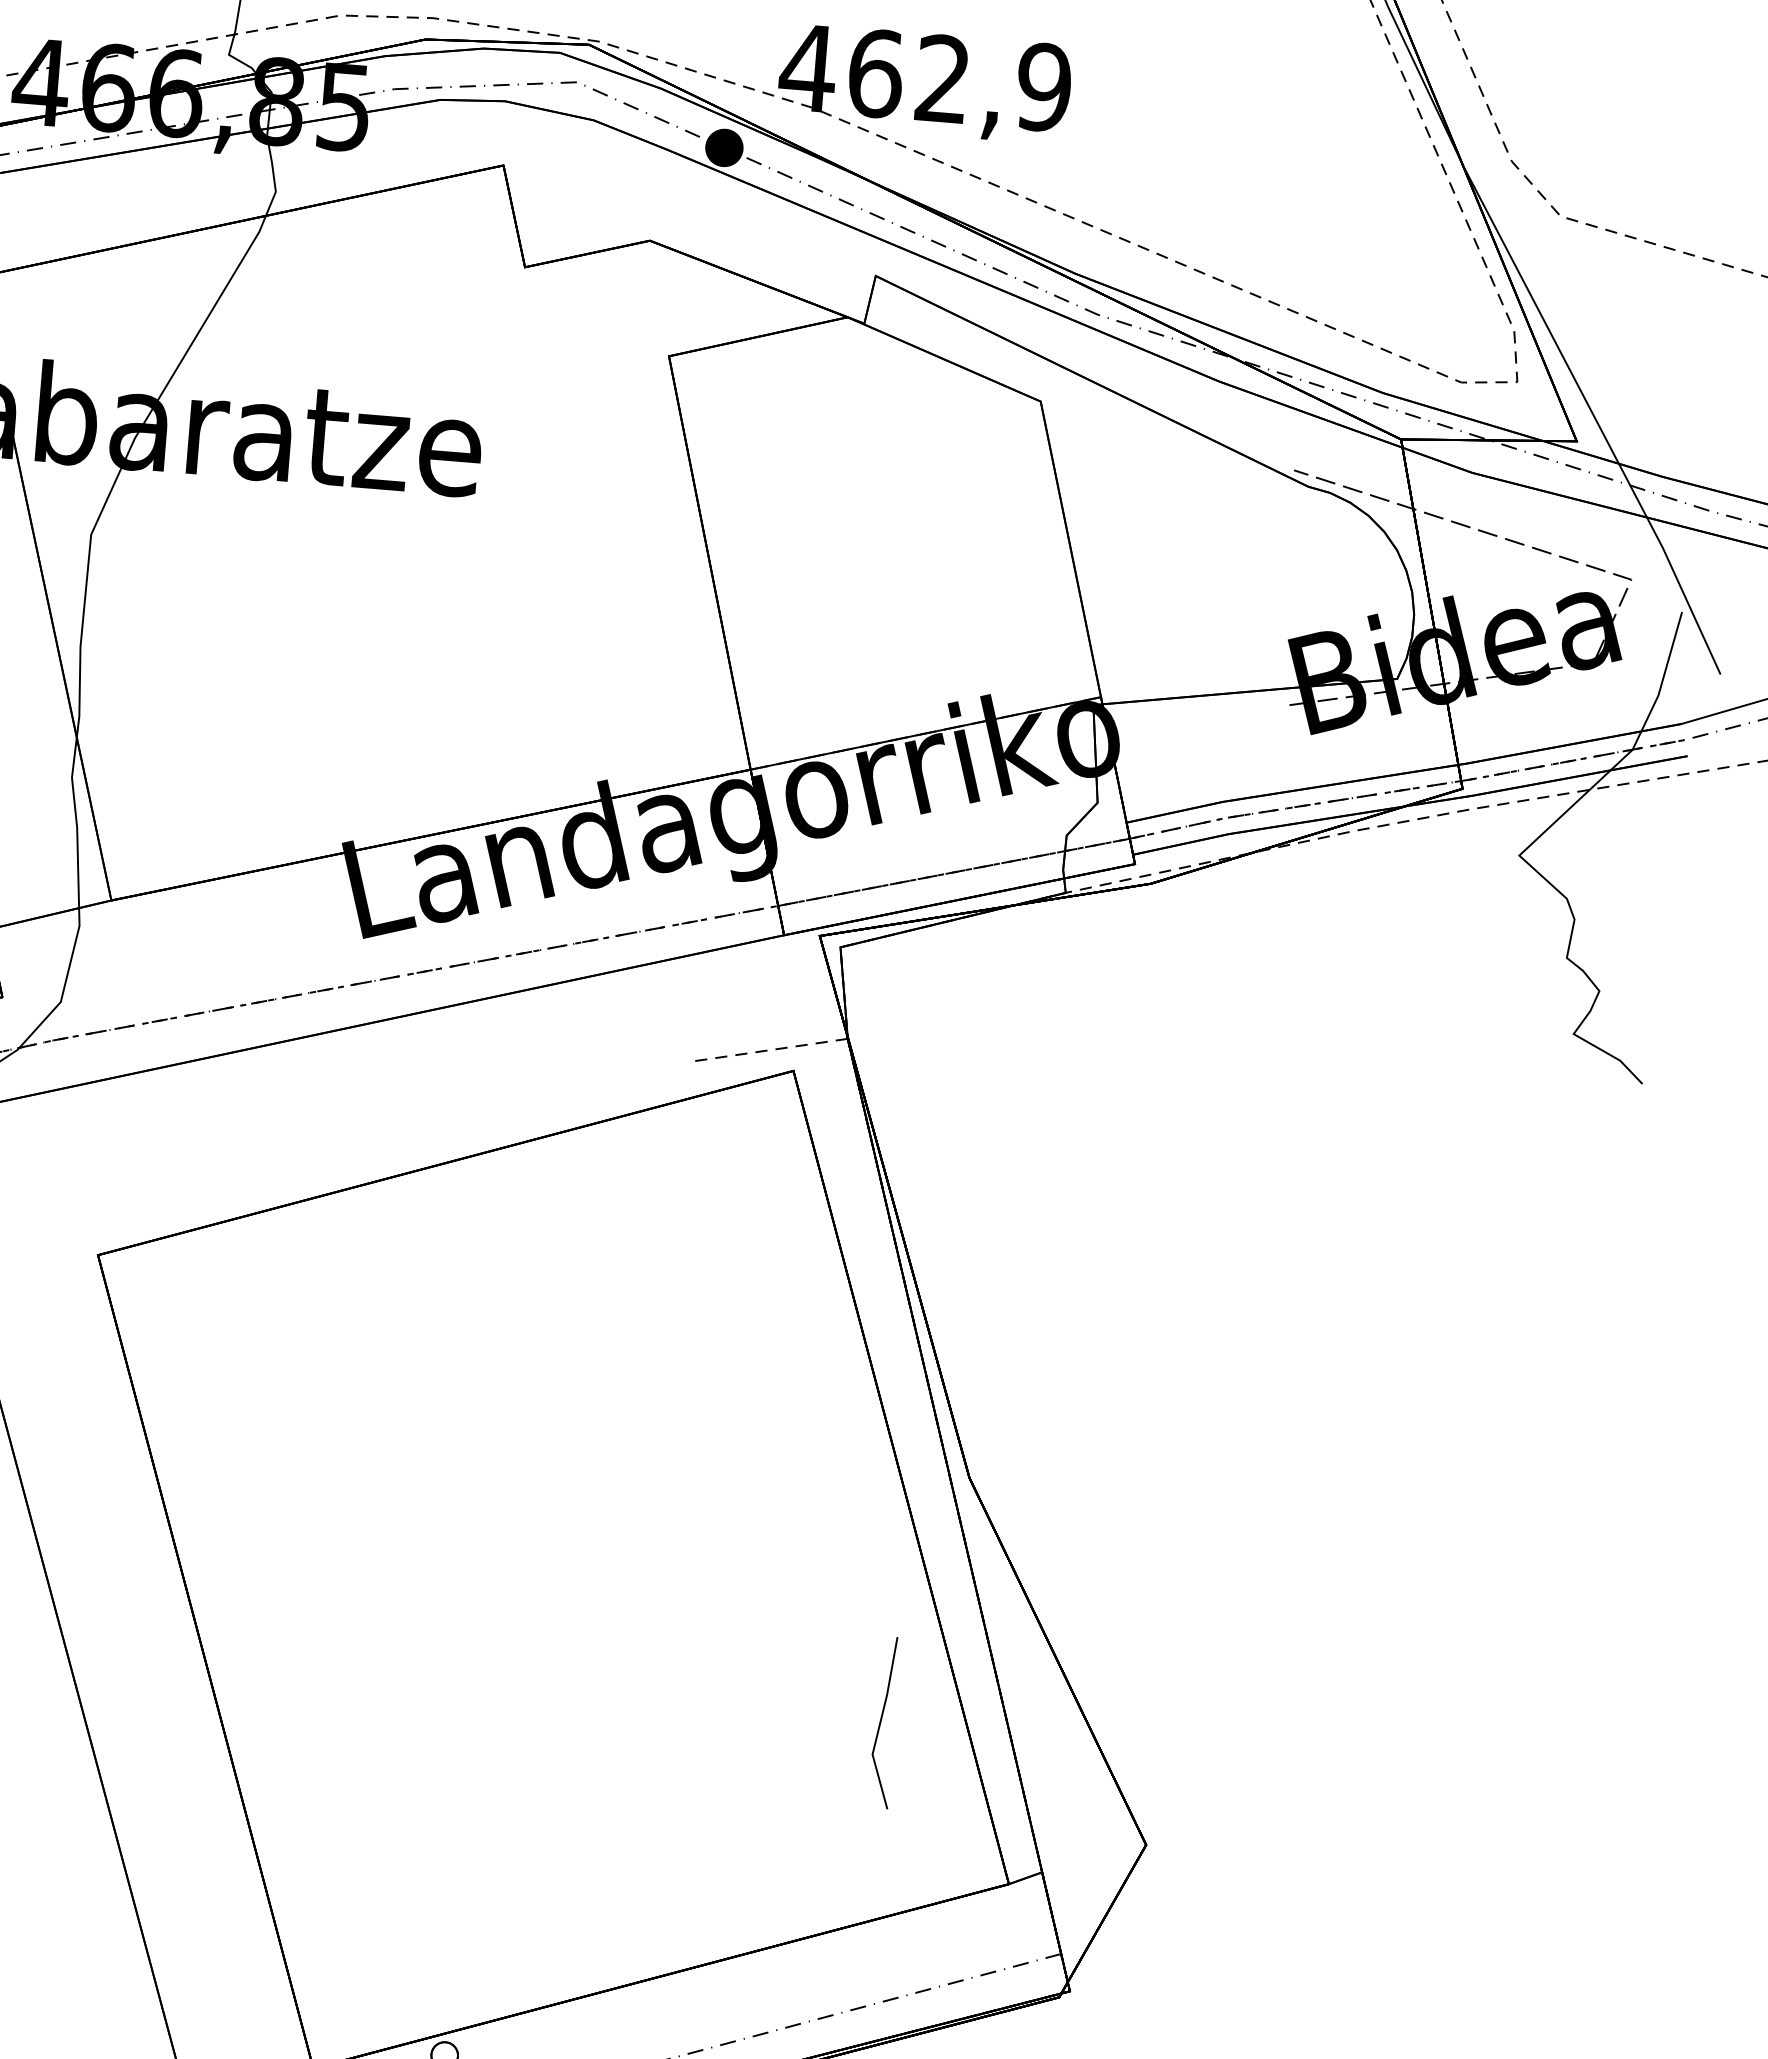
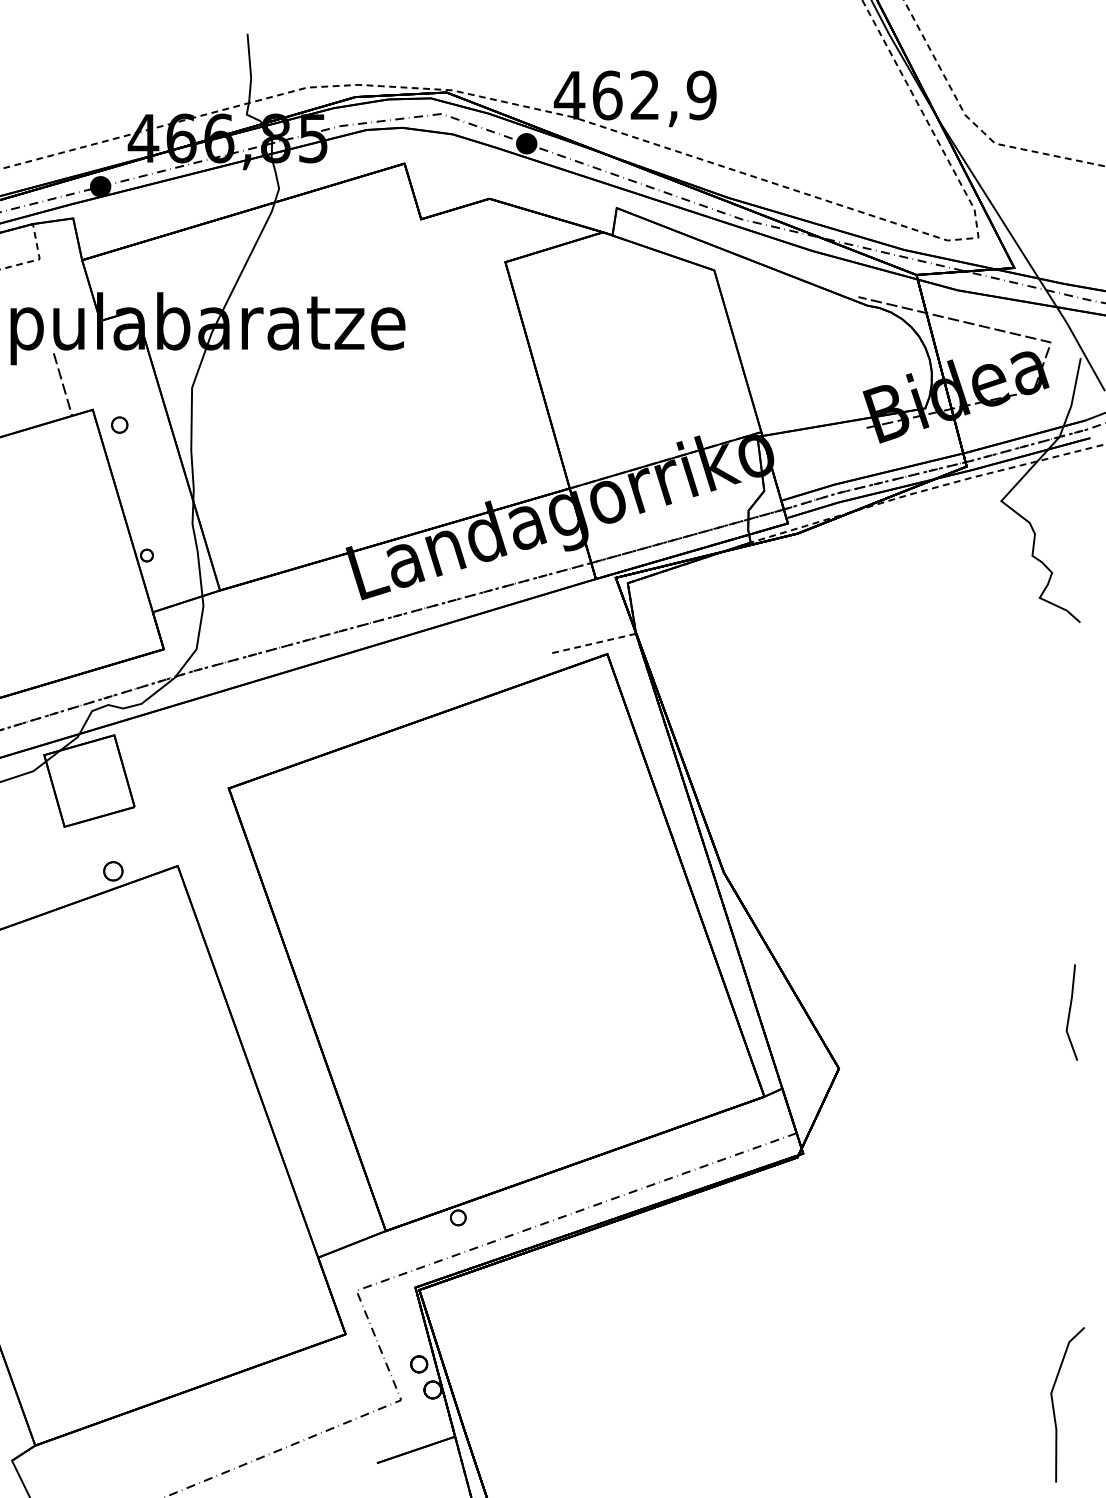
line: (882, 1722) -> (1070, 1012), moved

